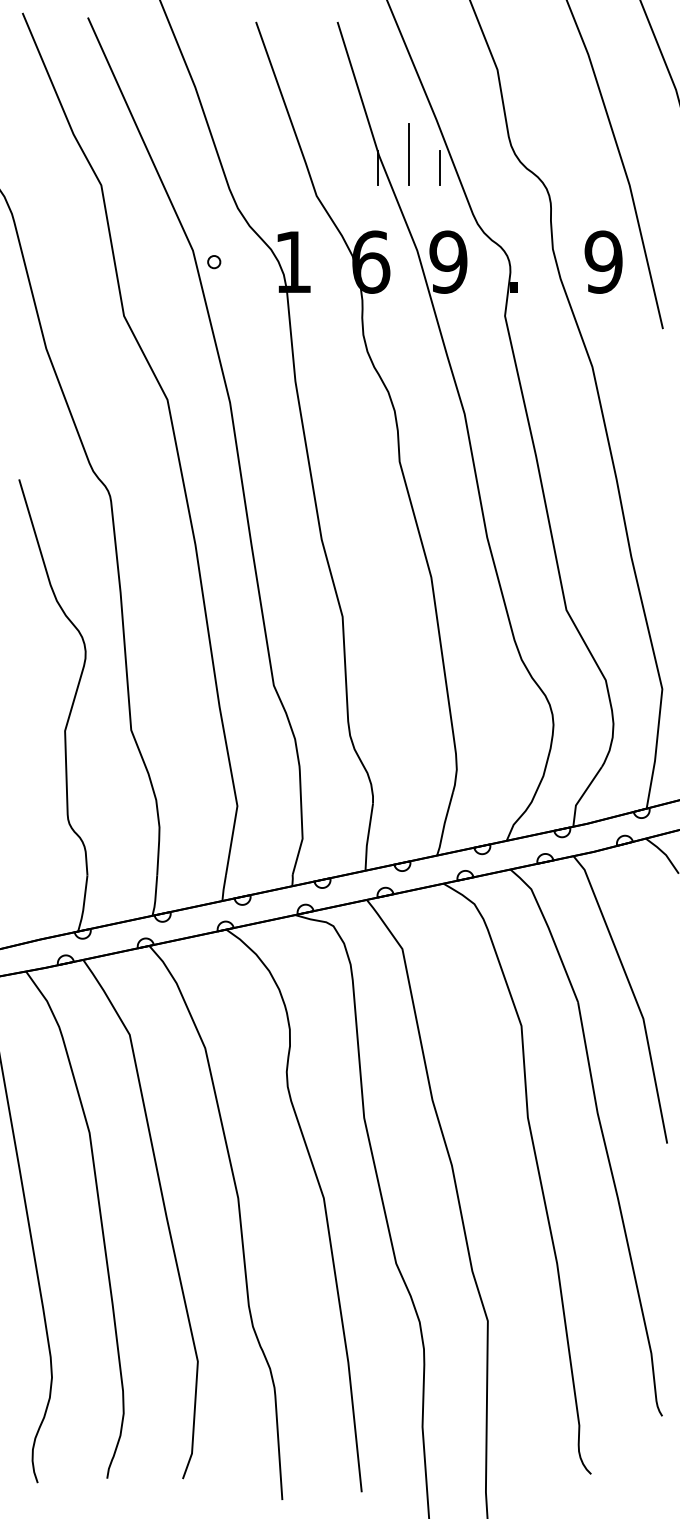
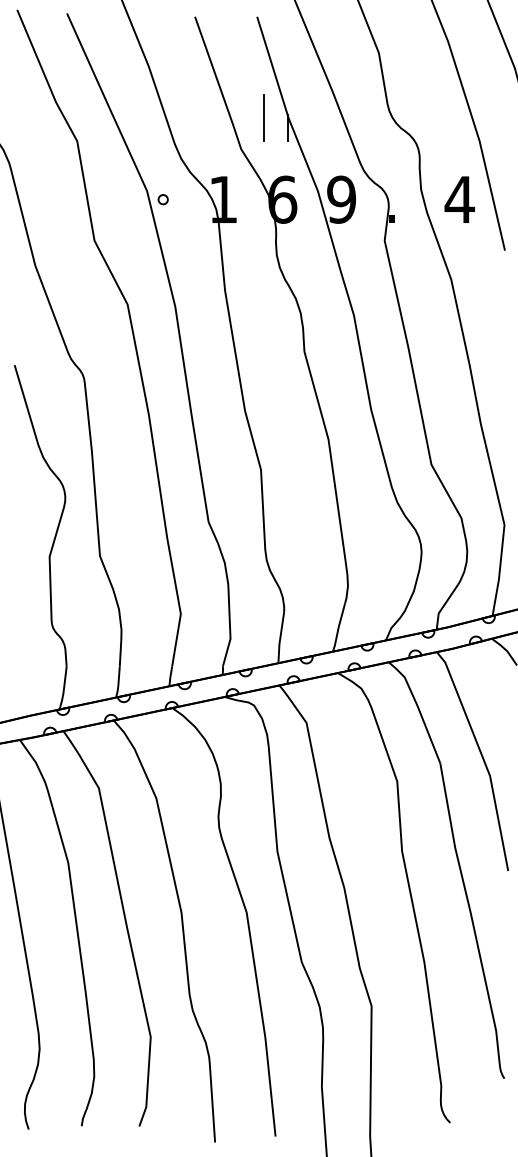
line: (408, 154) -> (263, 117), moved
line: (439, 168) -> (334, 128), removed
text: (603, 261) -> (459, 199), 9 -> 4

